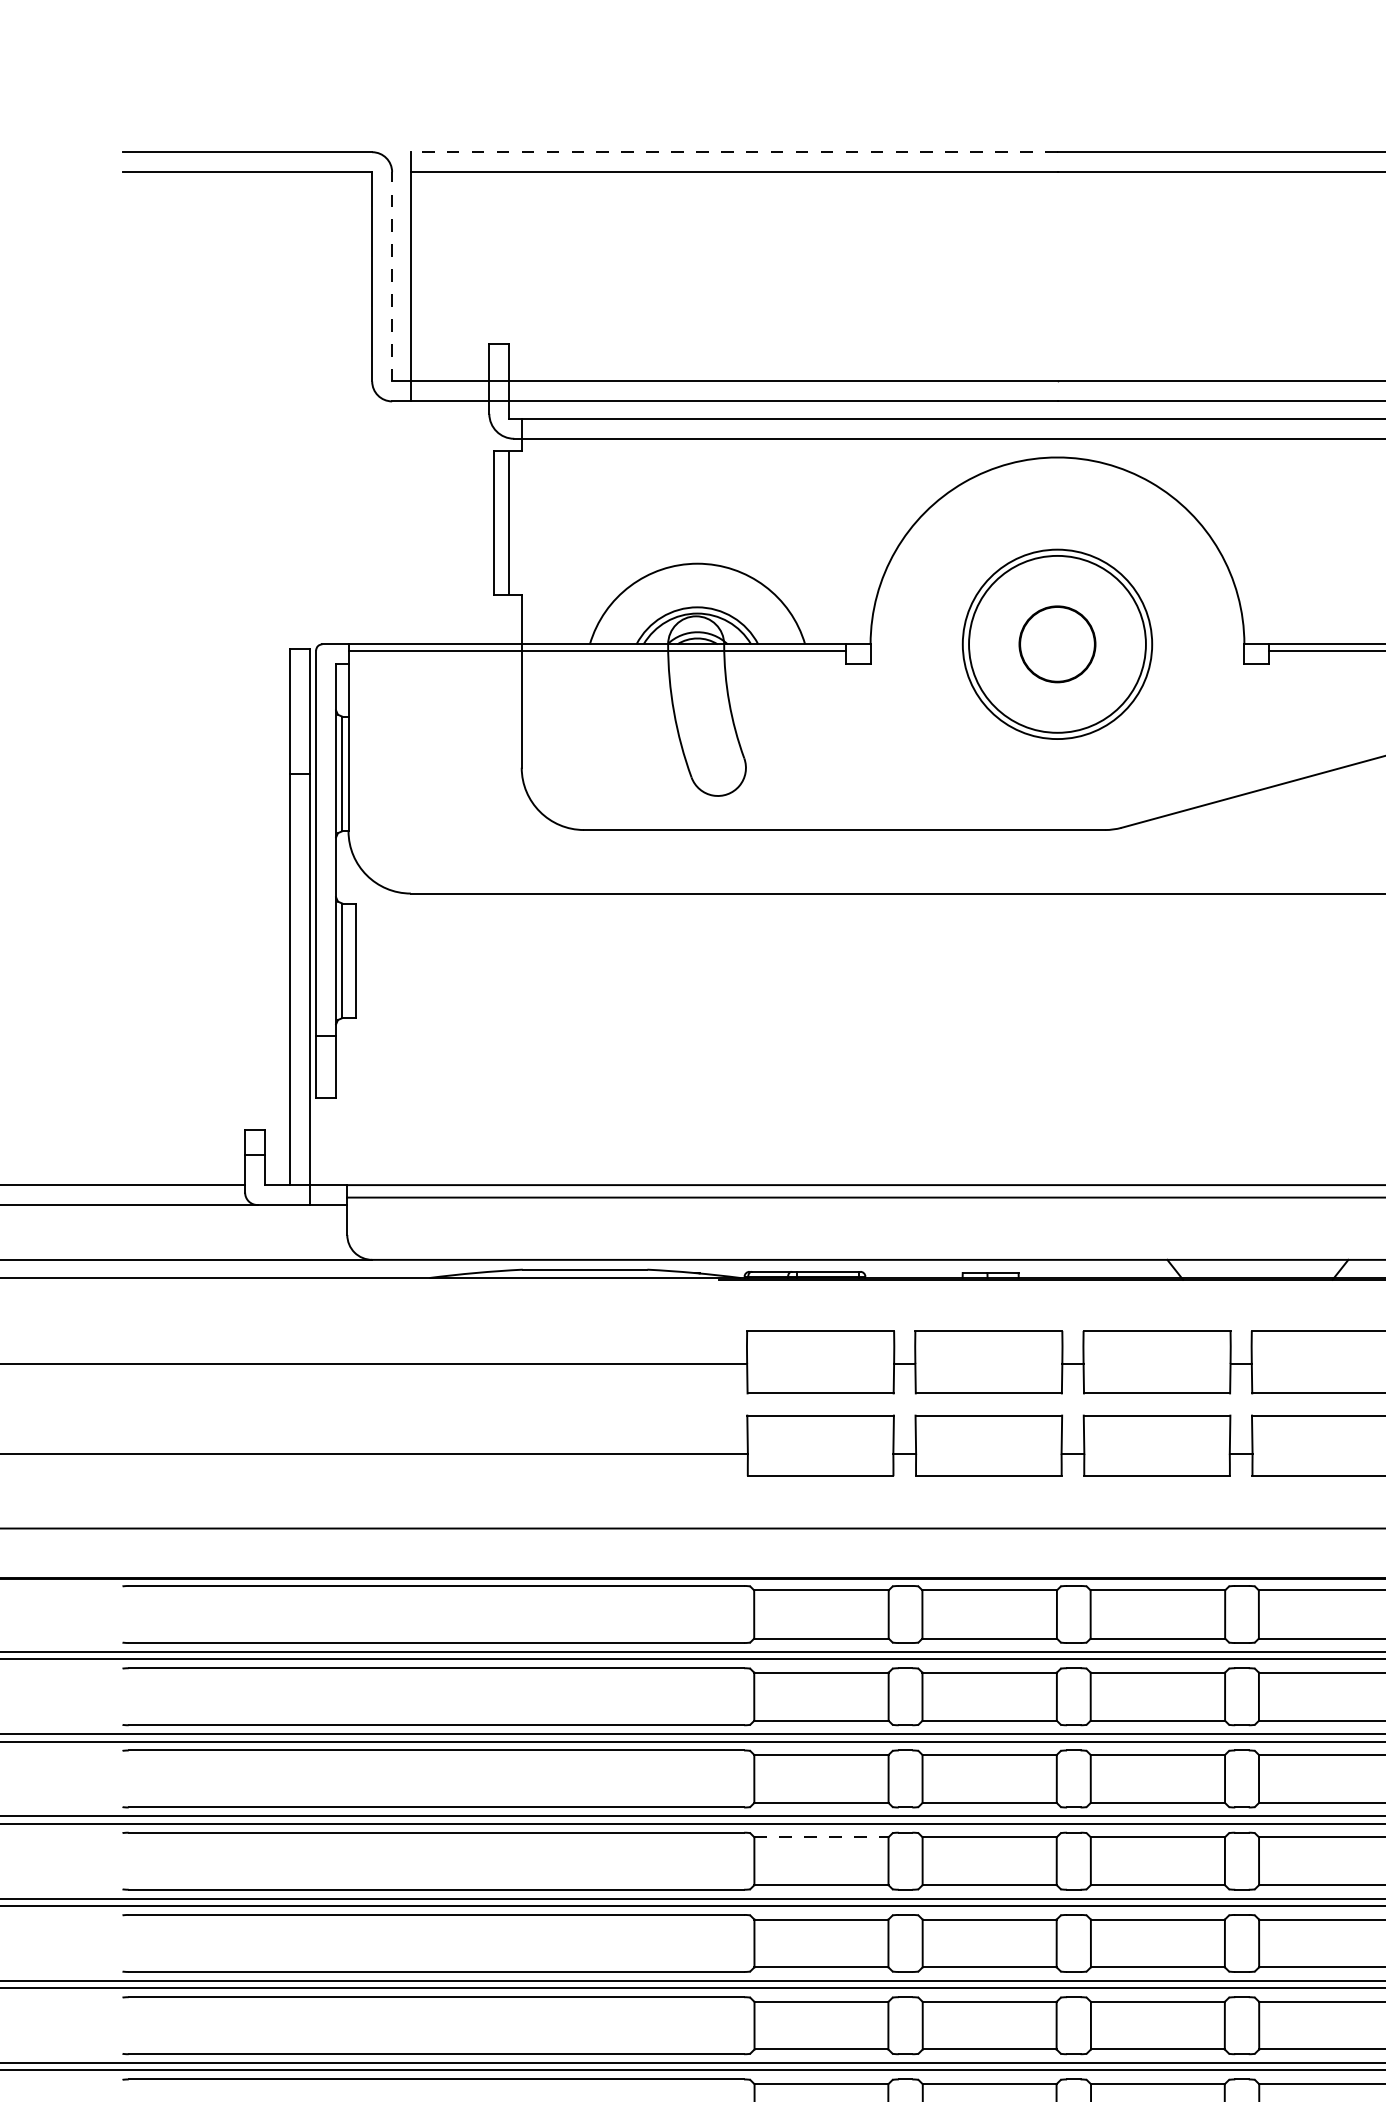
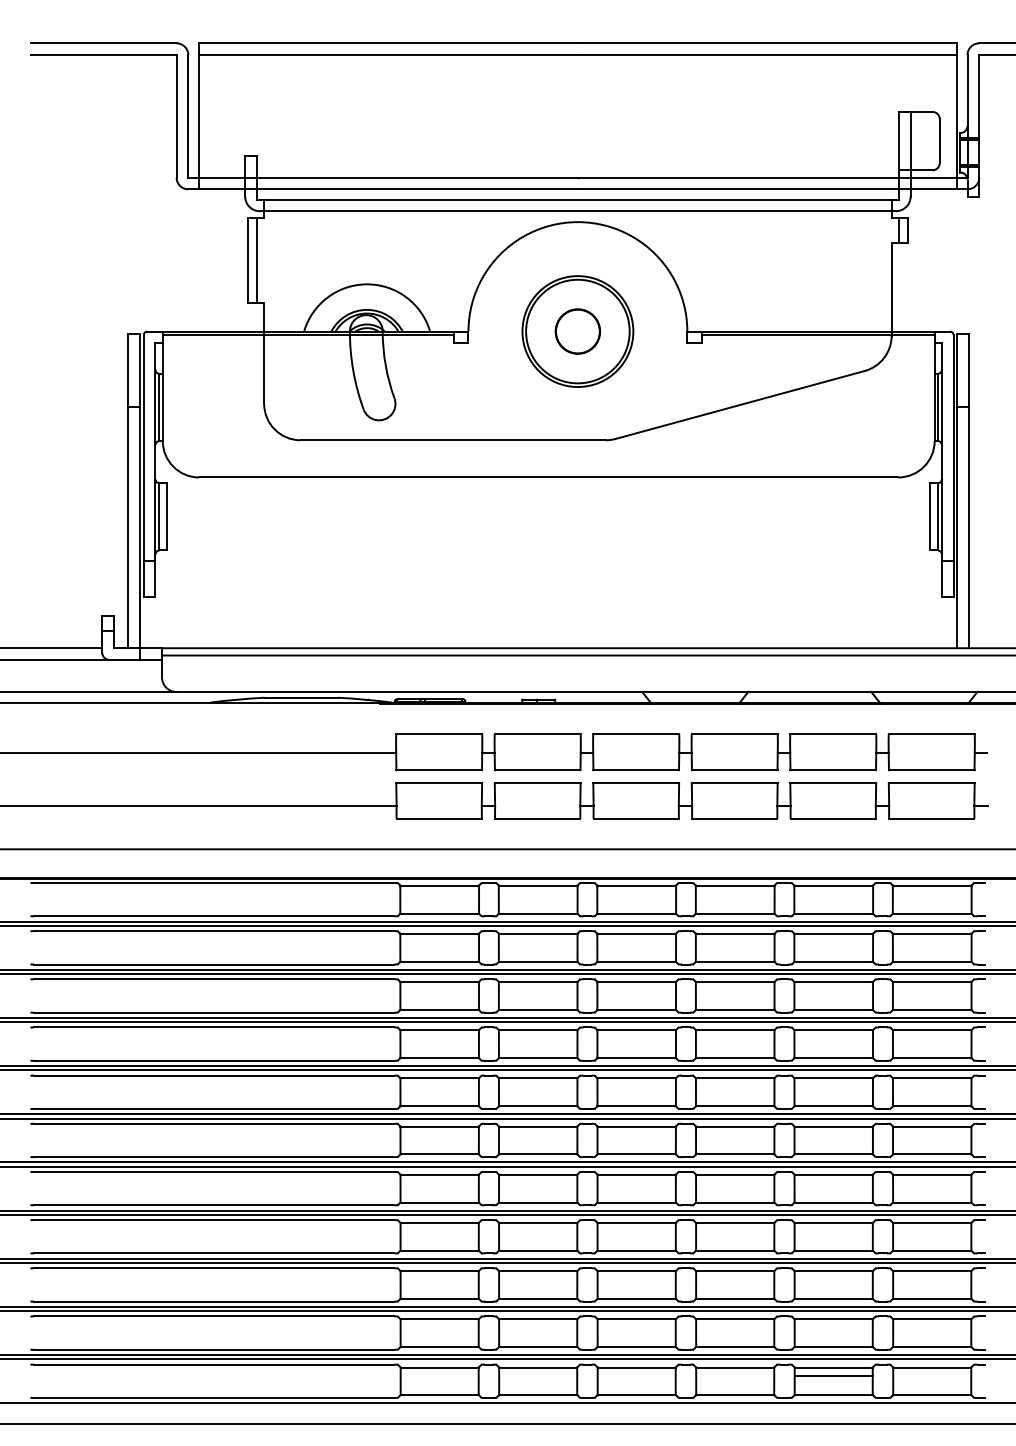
line: (734, 152) -> (388, 43), dashed -> solid
line: (392, 275) -> (188, 115), dashed -> solid
line: (822, 1837) -> (440, 1030), dashed -> solid

